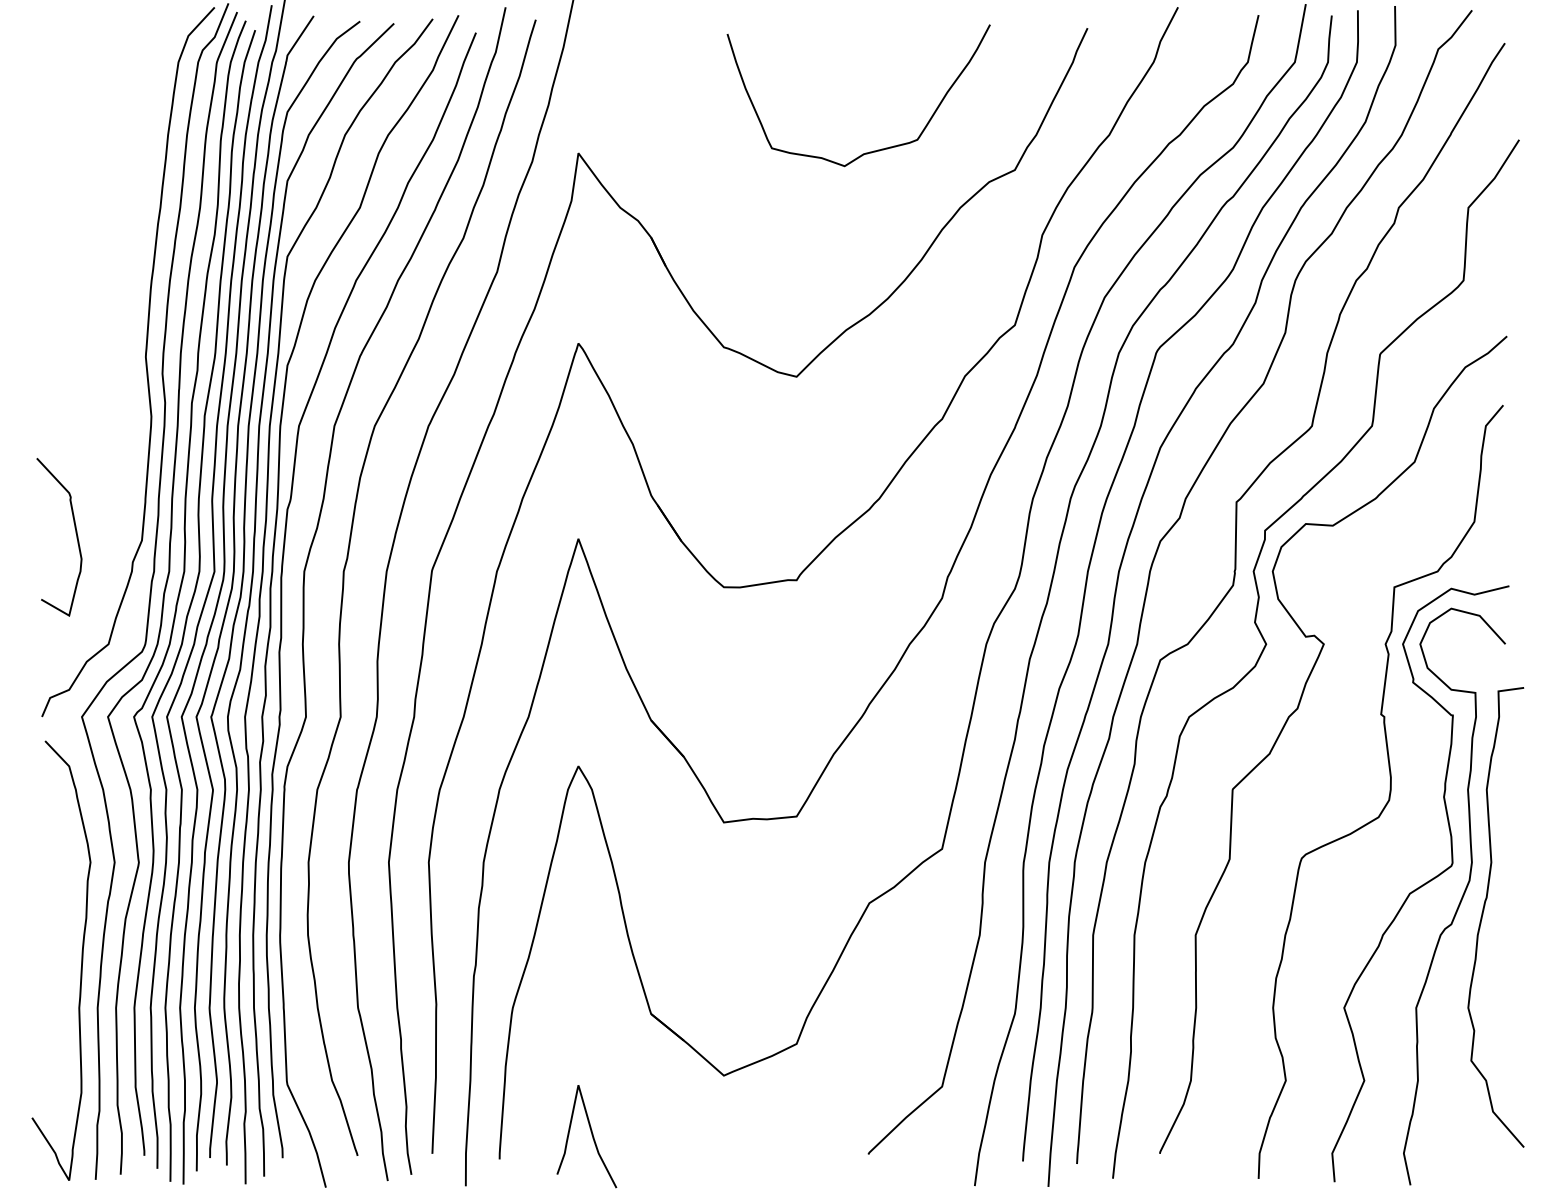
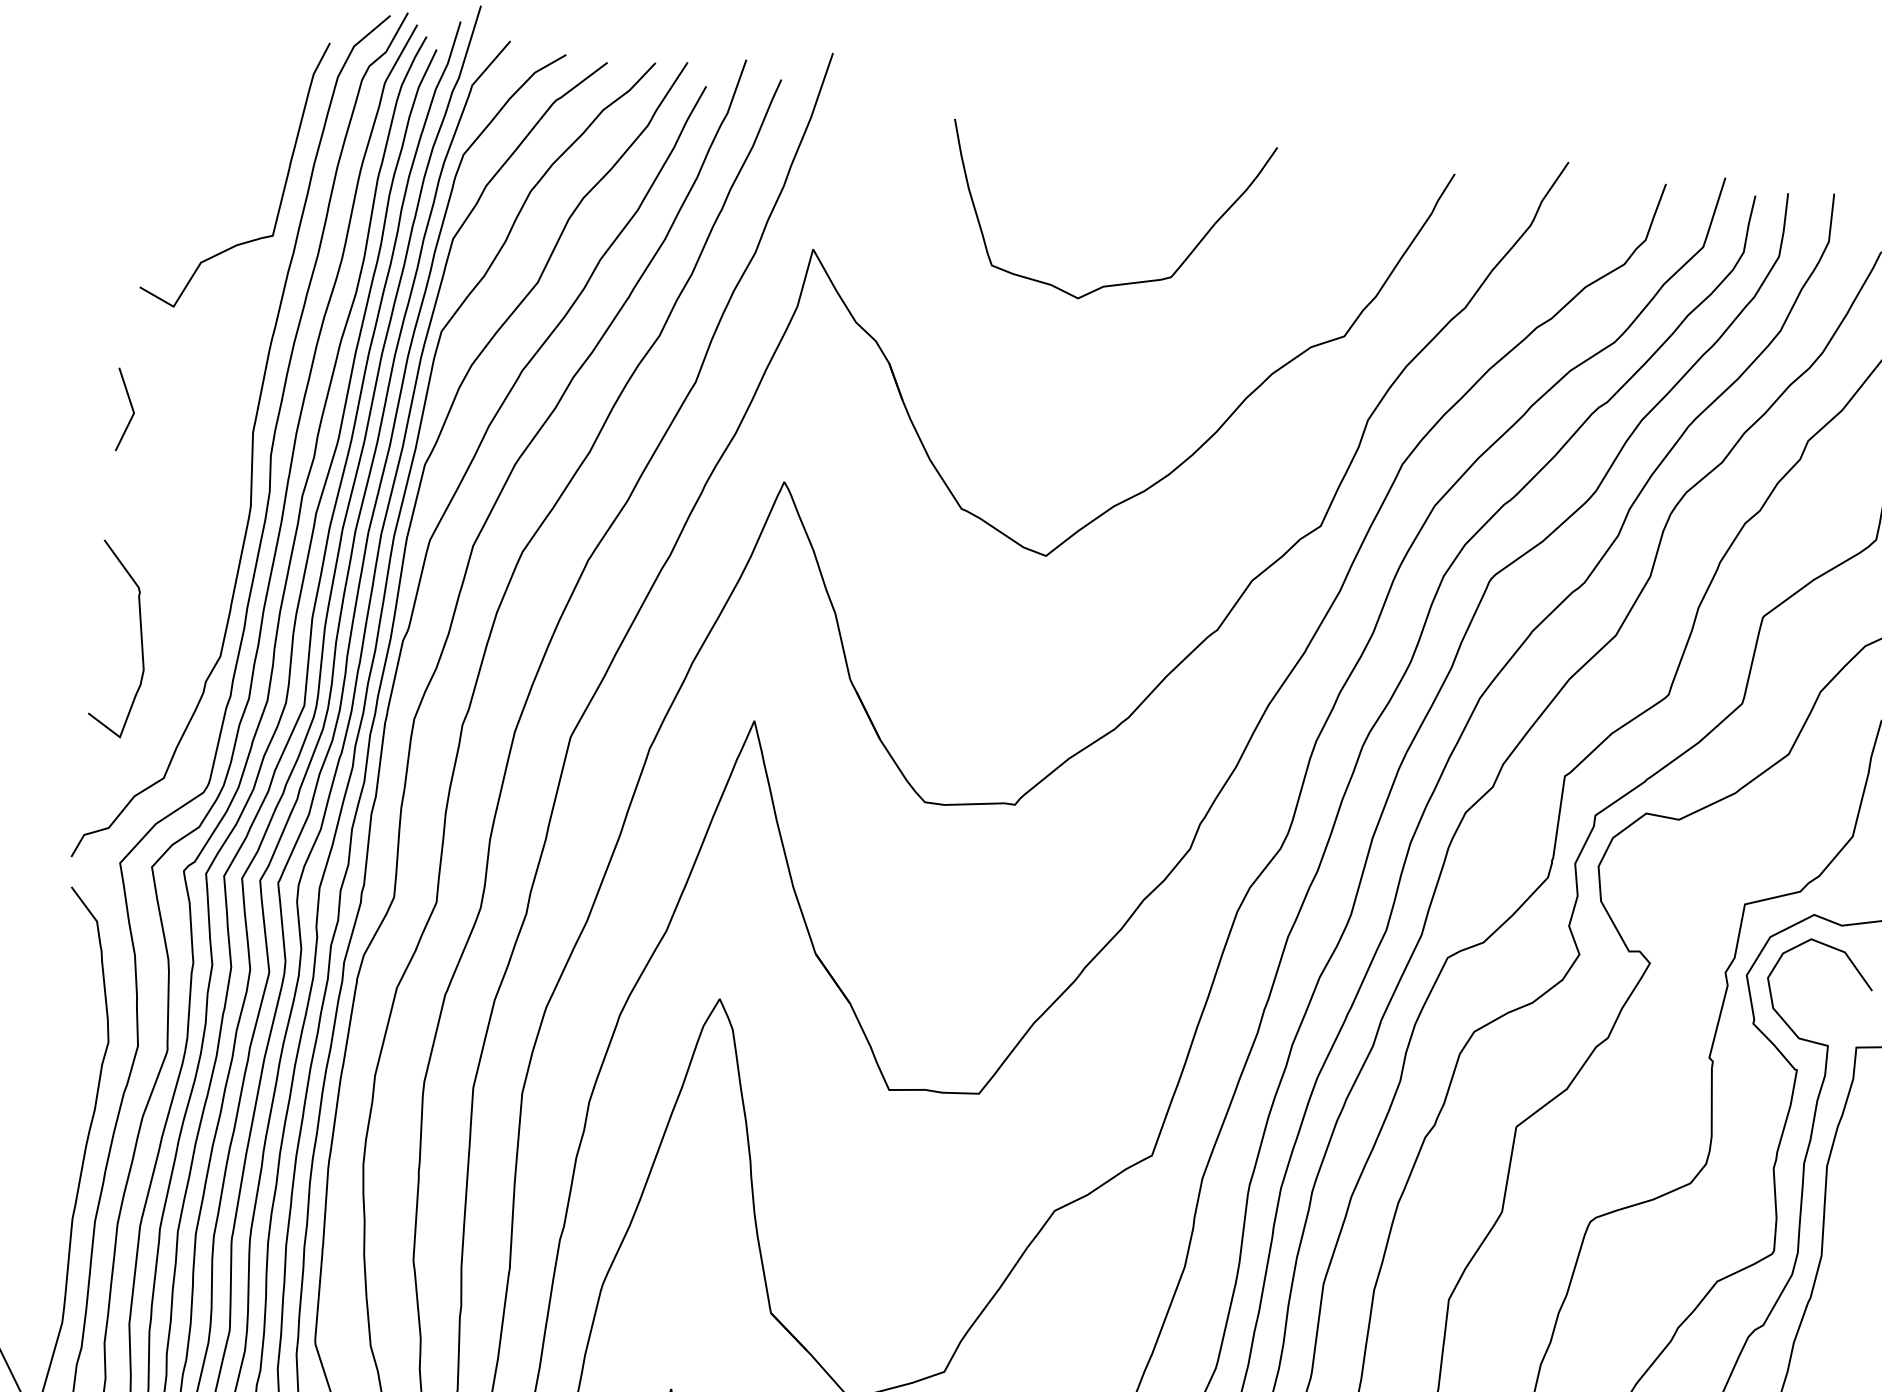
curve: (873, 150) -> (1115, 283), moved
curve: (145, 156) -> (283, 187), added
line: (44, 348) -> (130, 406), added

